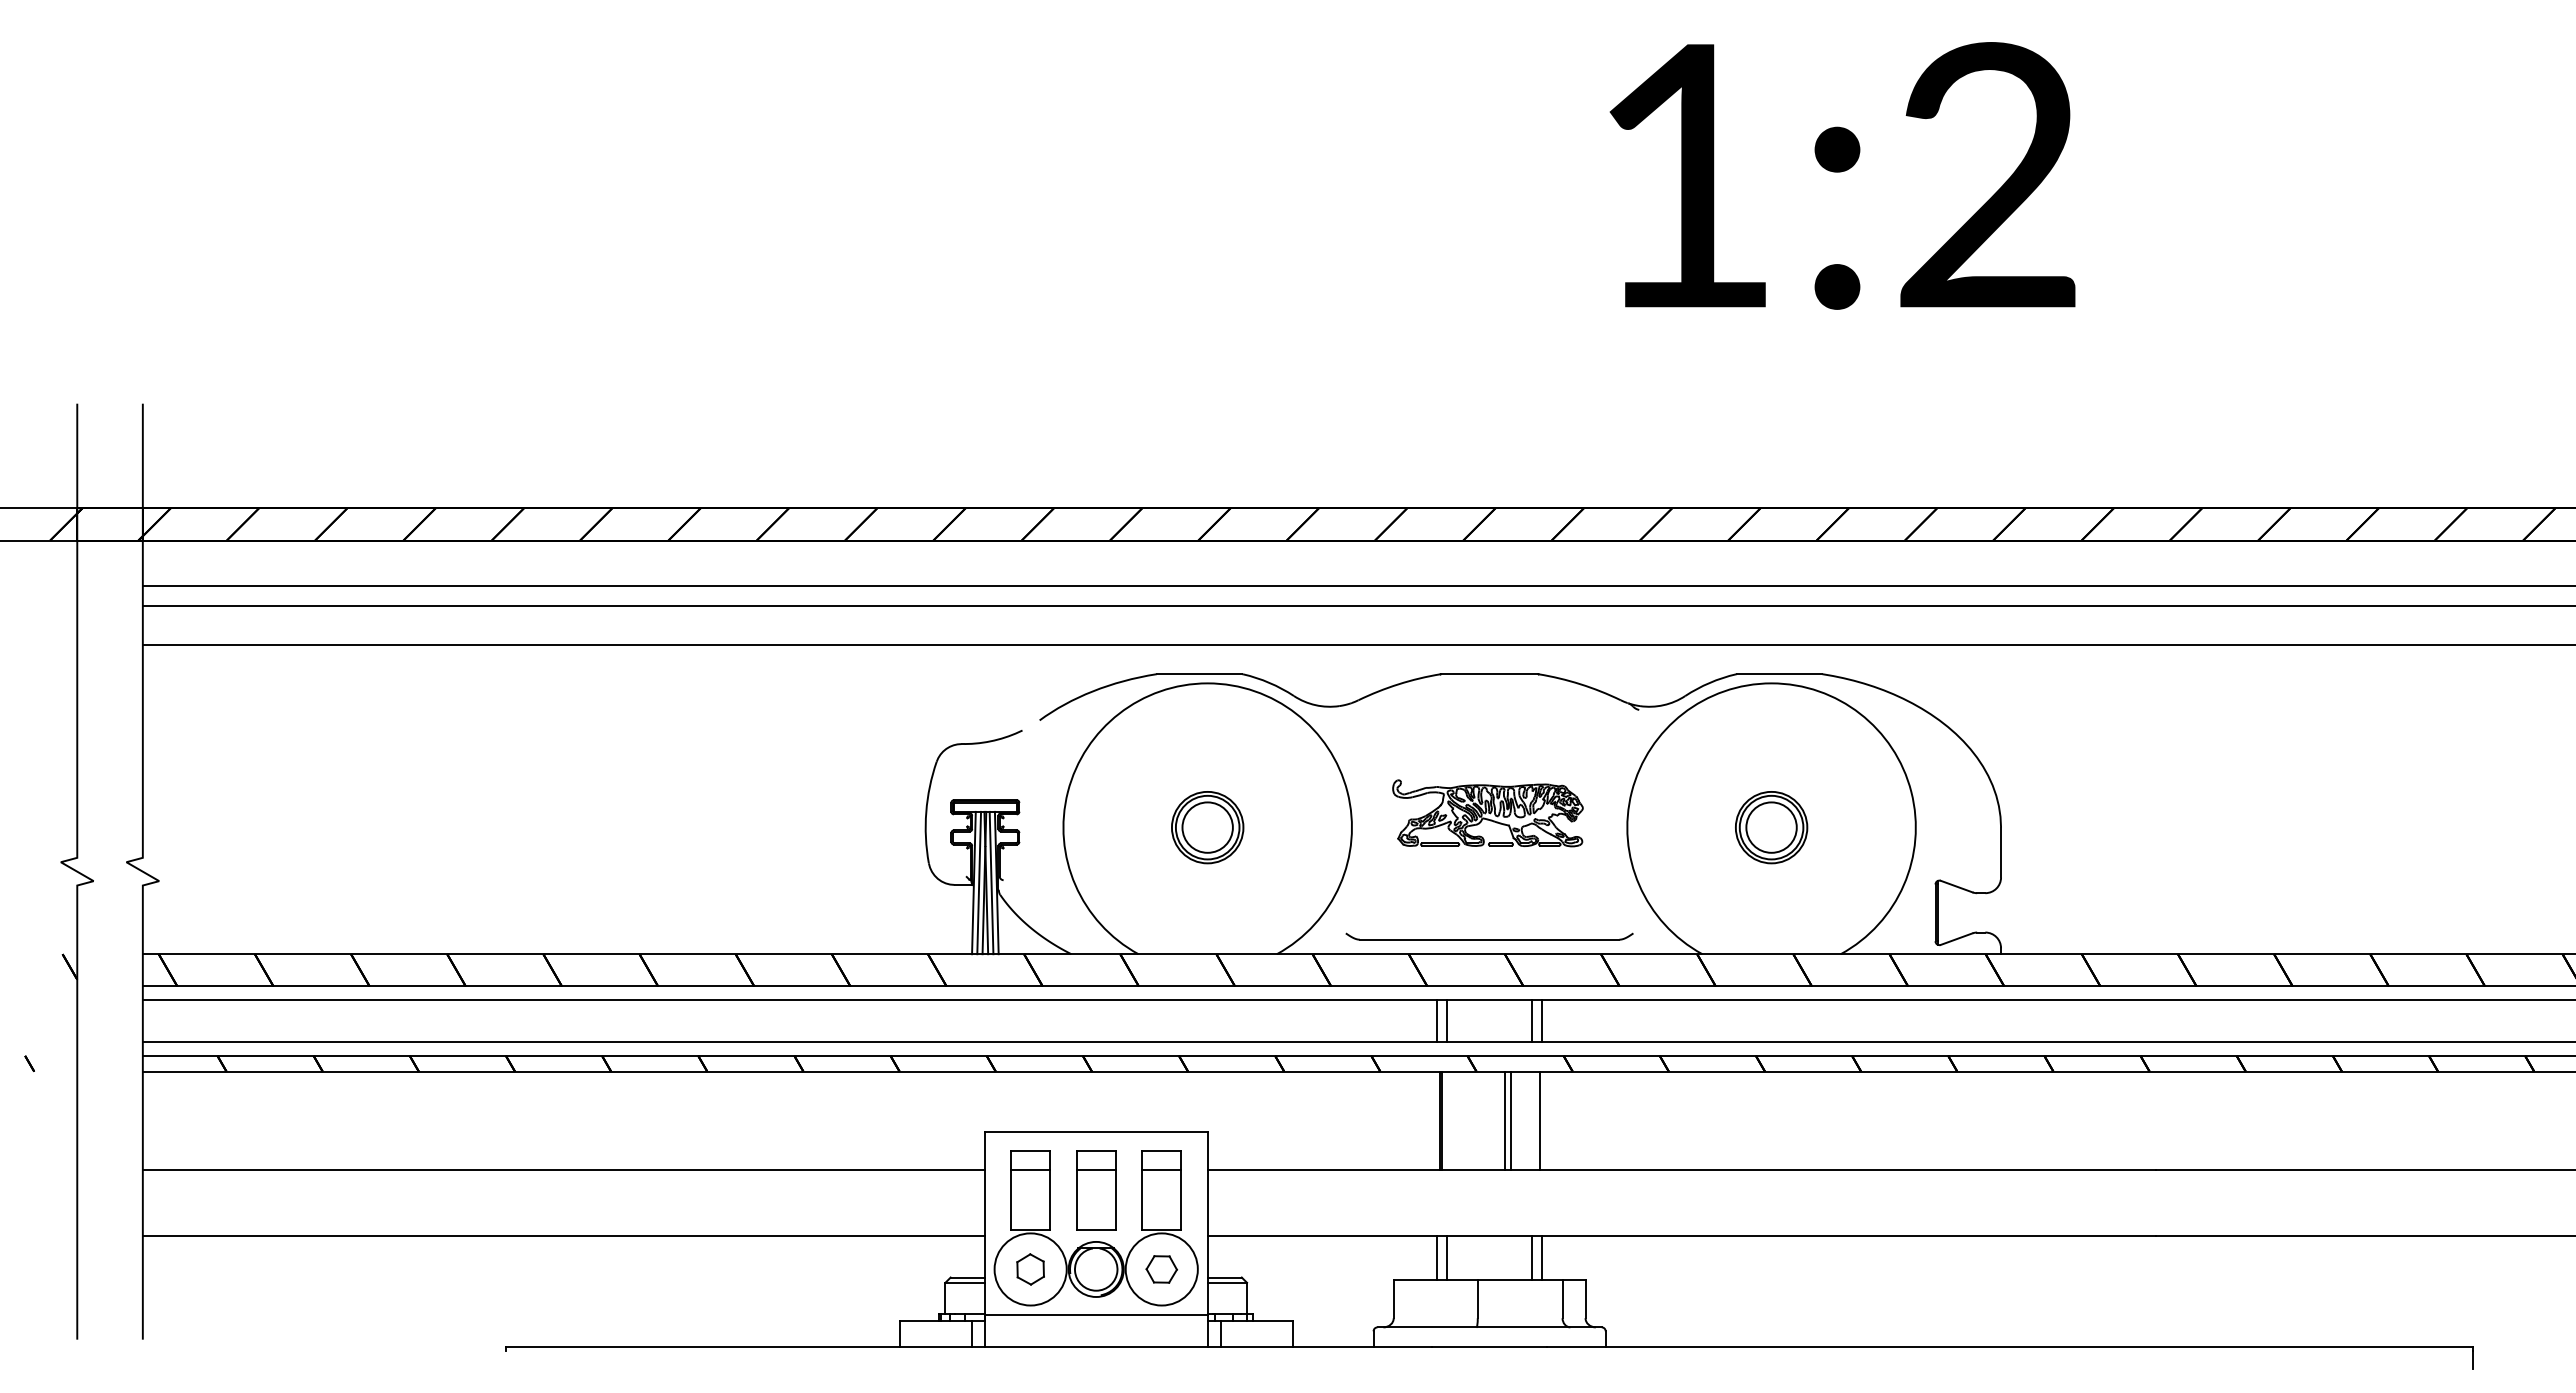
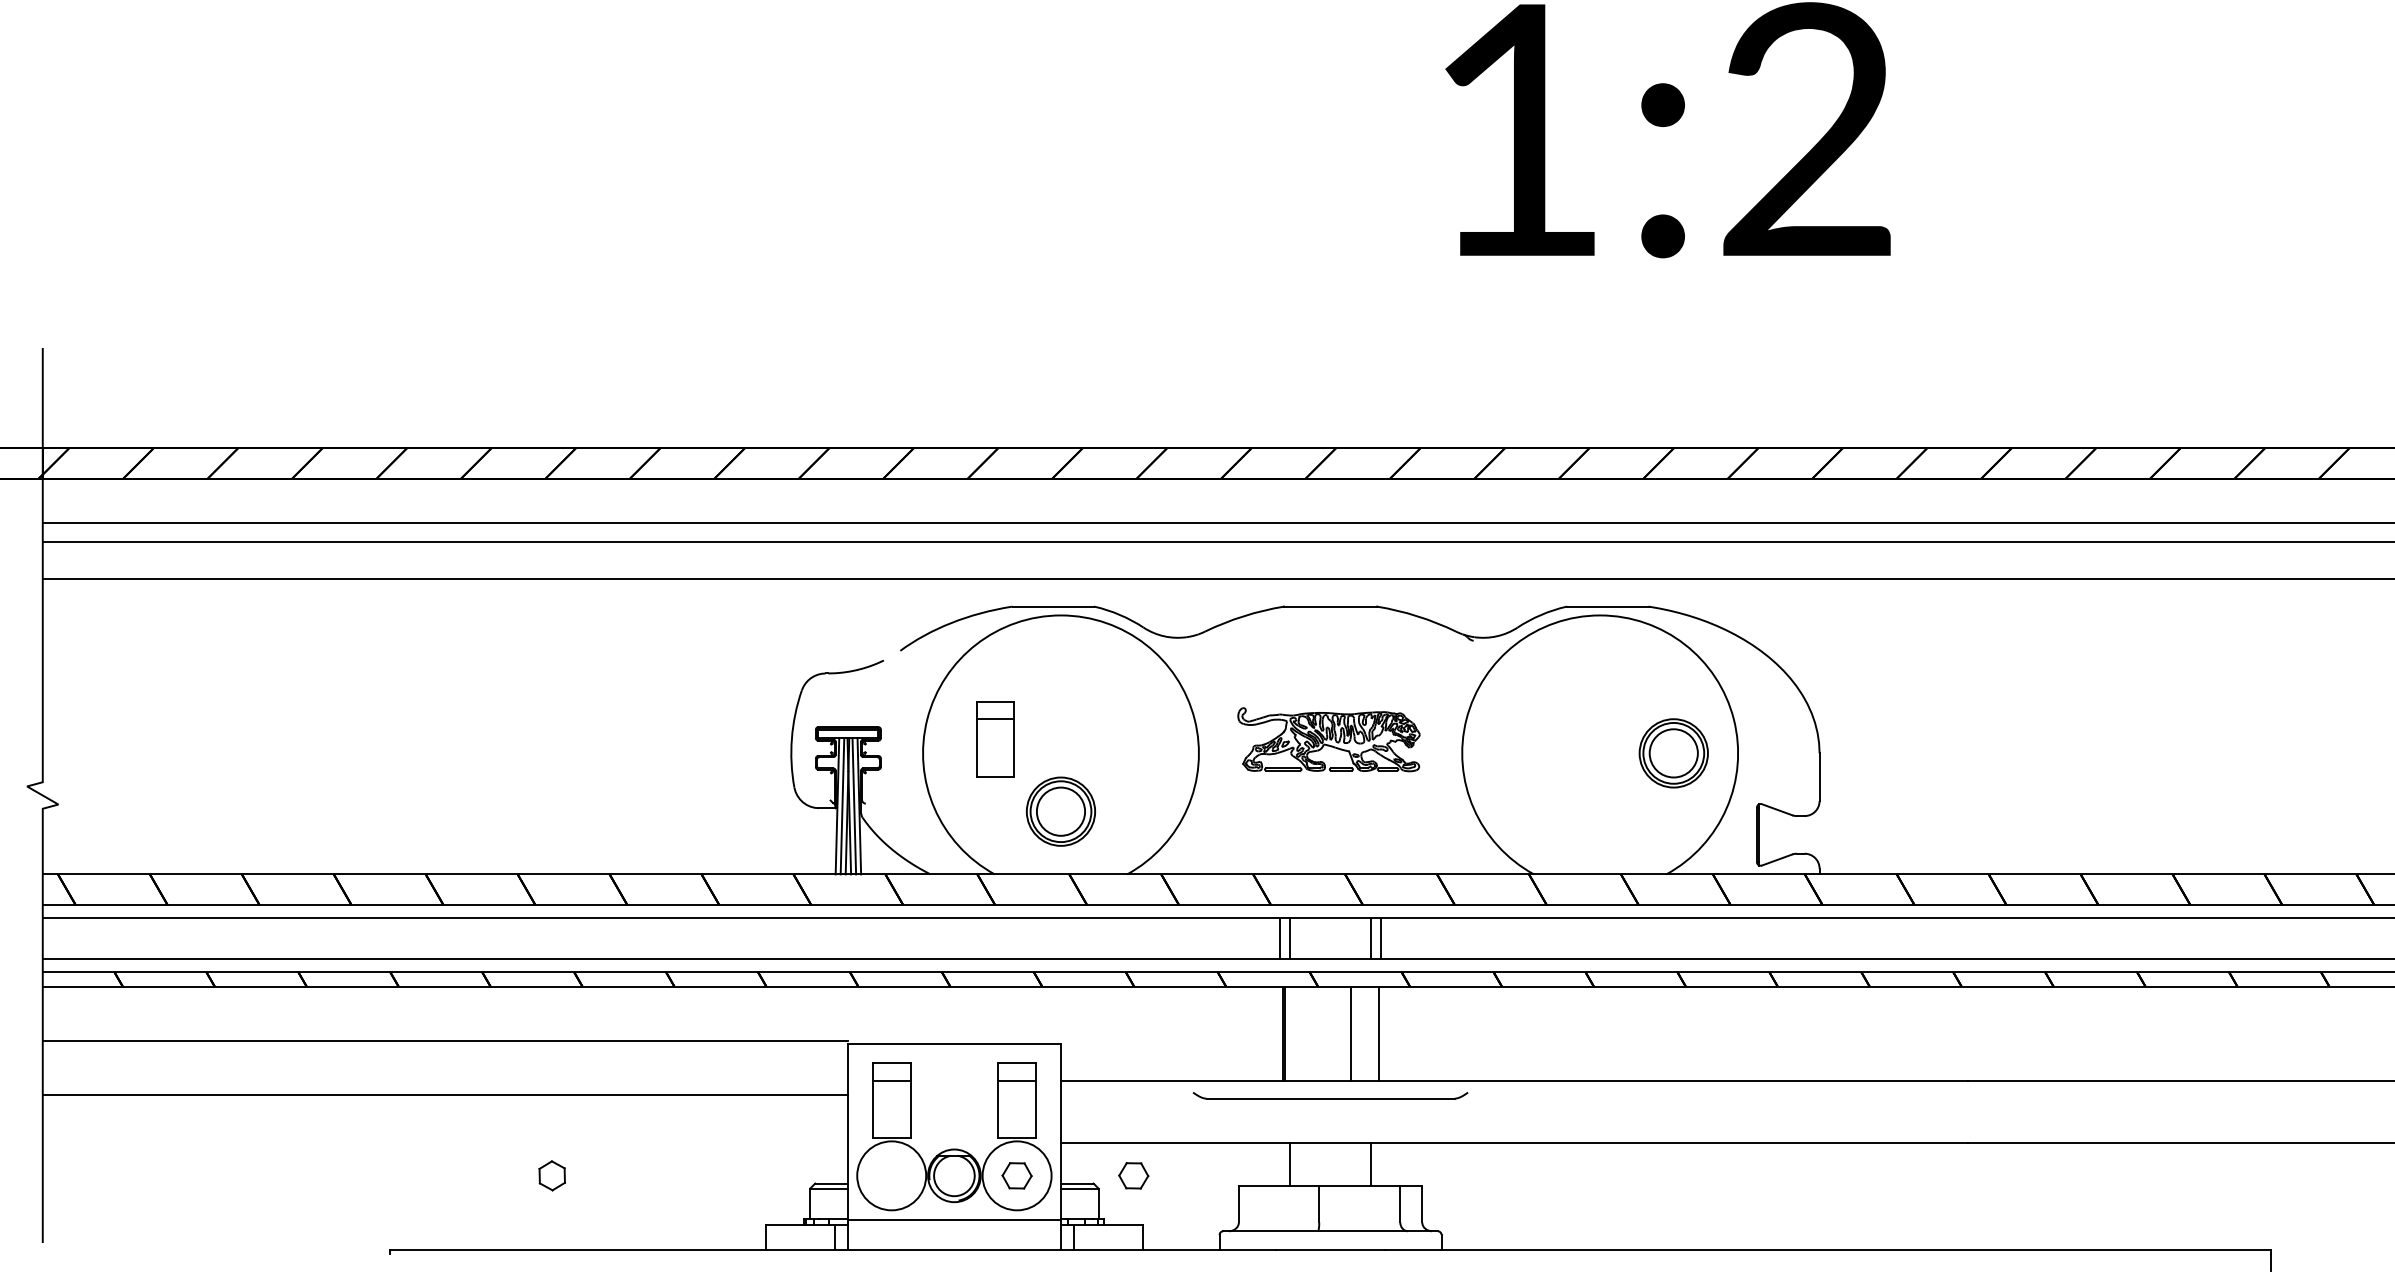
part: (1207, 827) -> (1060, 811), moved
part: (1771, 827) -> (1673, 753), moved
part: (1489, 936) -> (1330, 1095), moved
line: (1505, 1120) -> (1345, 1033), removed
line: (563, 1170) -> (445, 1041), moved
part: (1096, 1190) -> (995, 738), moved
line: (563, 1235) -> (445, 1094), moved
line: (1437, 1257) -> (1280, 1164), removed
line: (1542, 1257) -> (1381, 1164), removed
part: (1030, 1269) -> (552, 1175), moved
part: (1283, 1269) -> (1133, 1175), added

